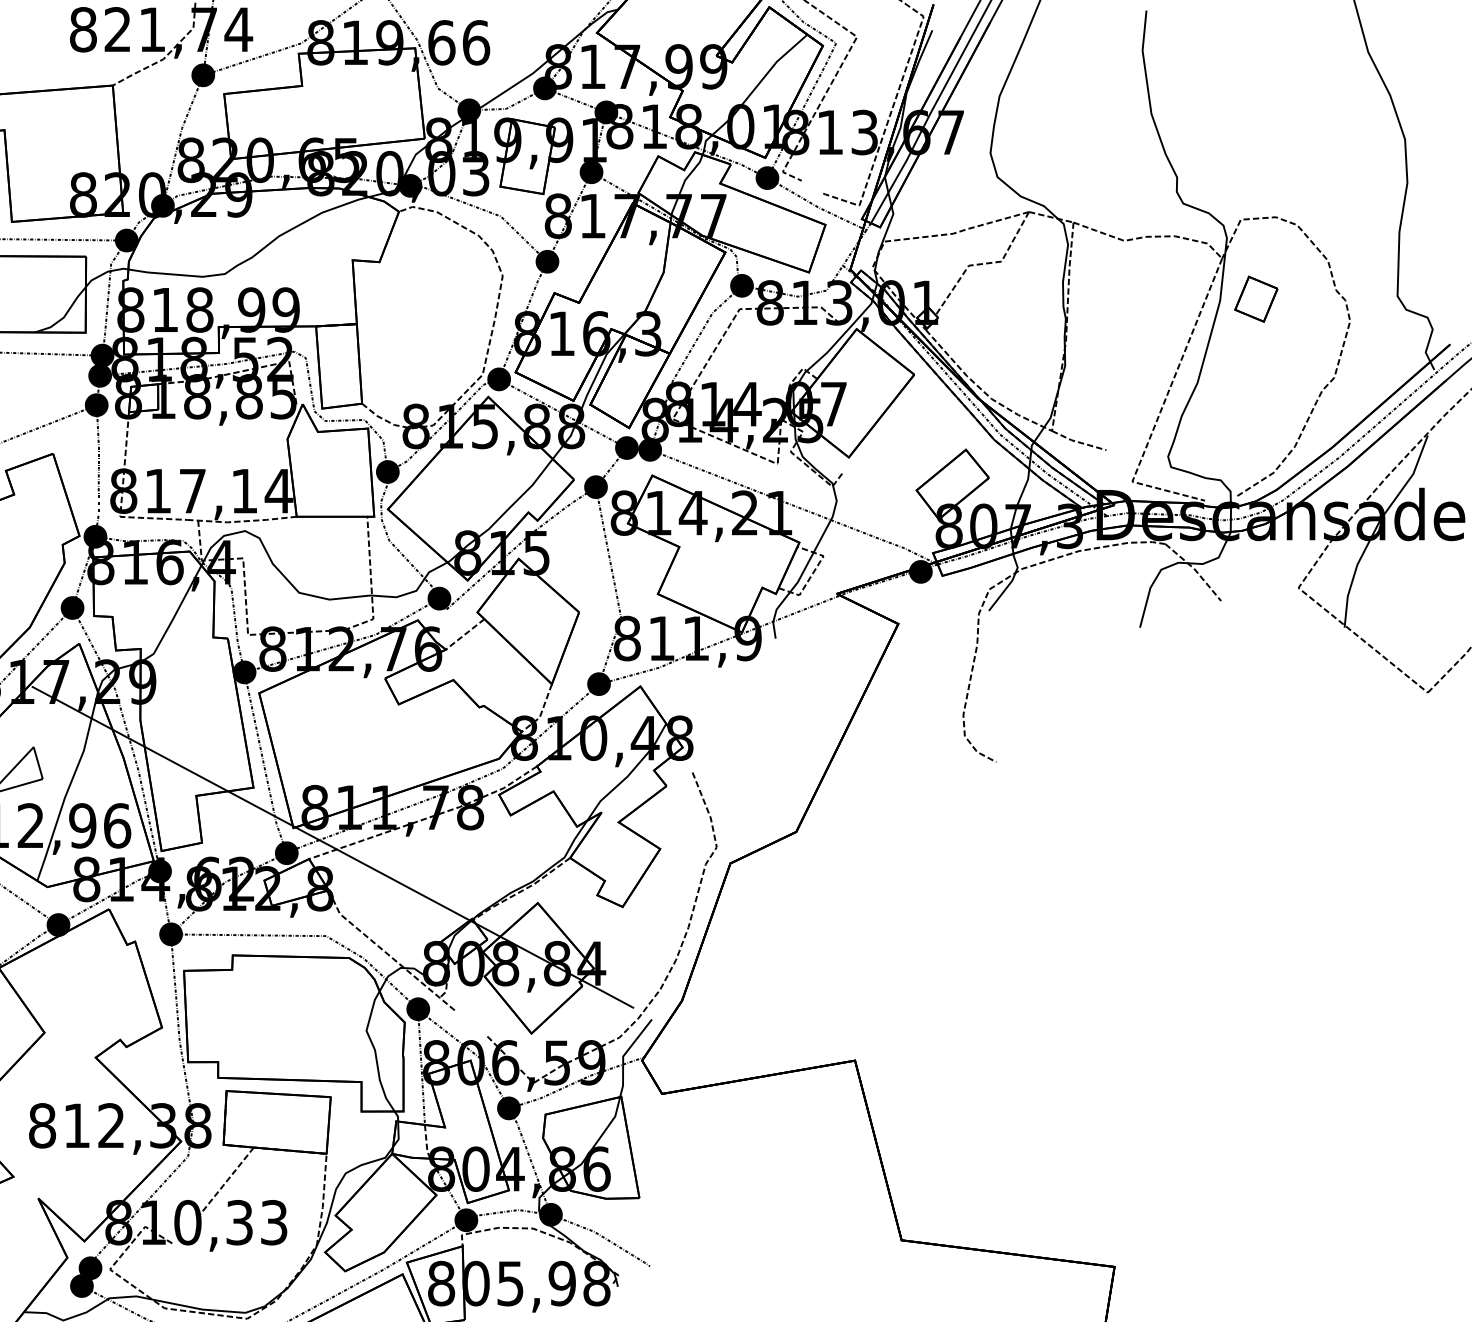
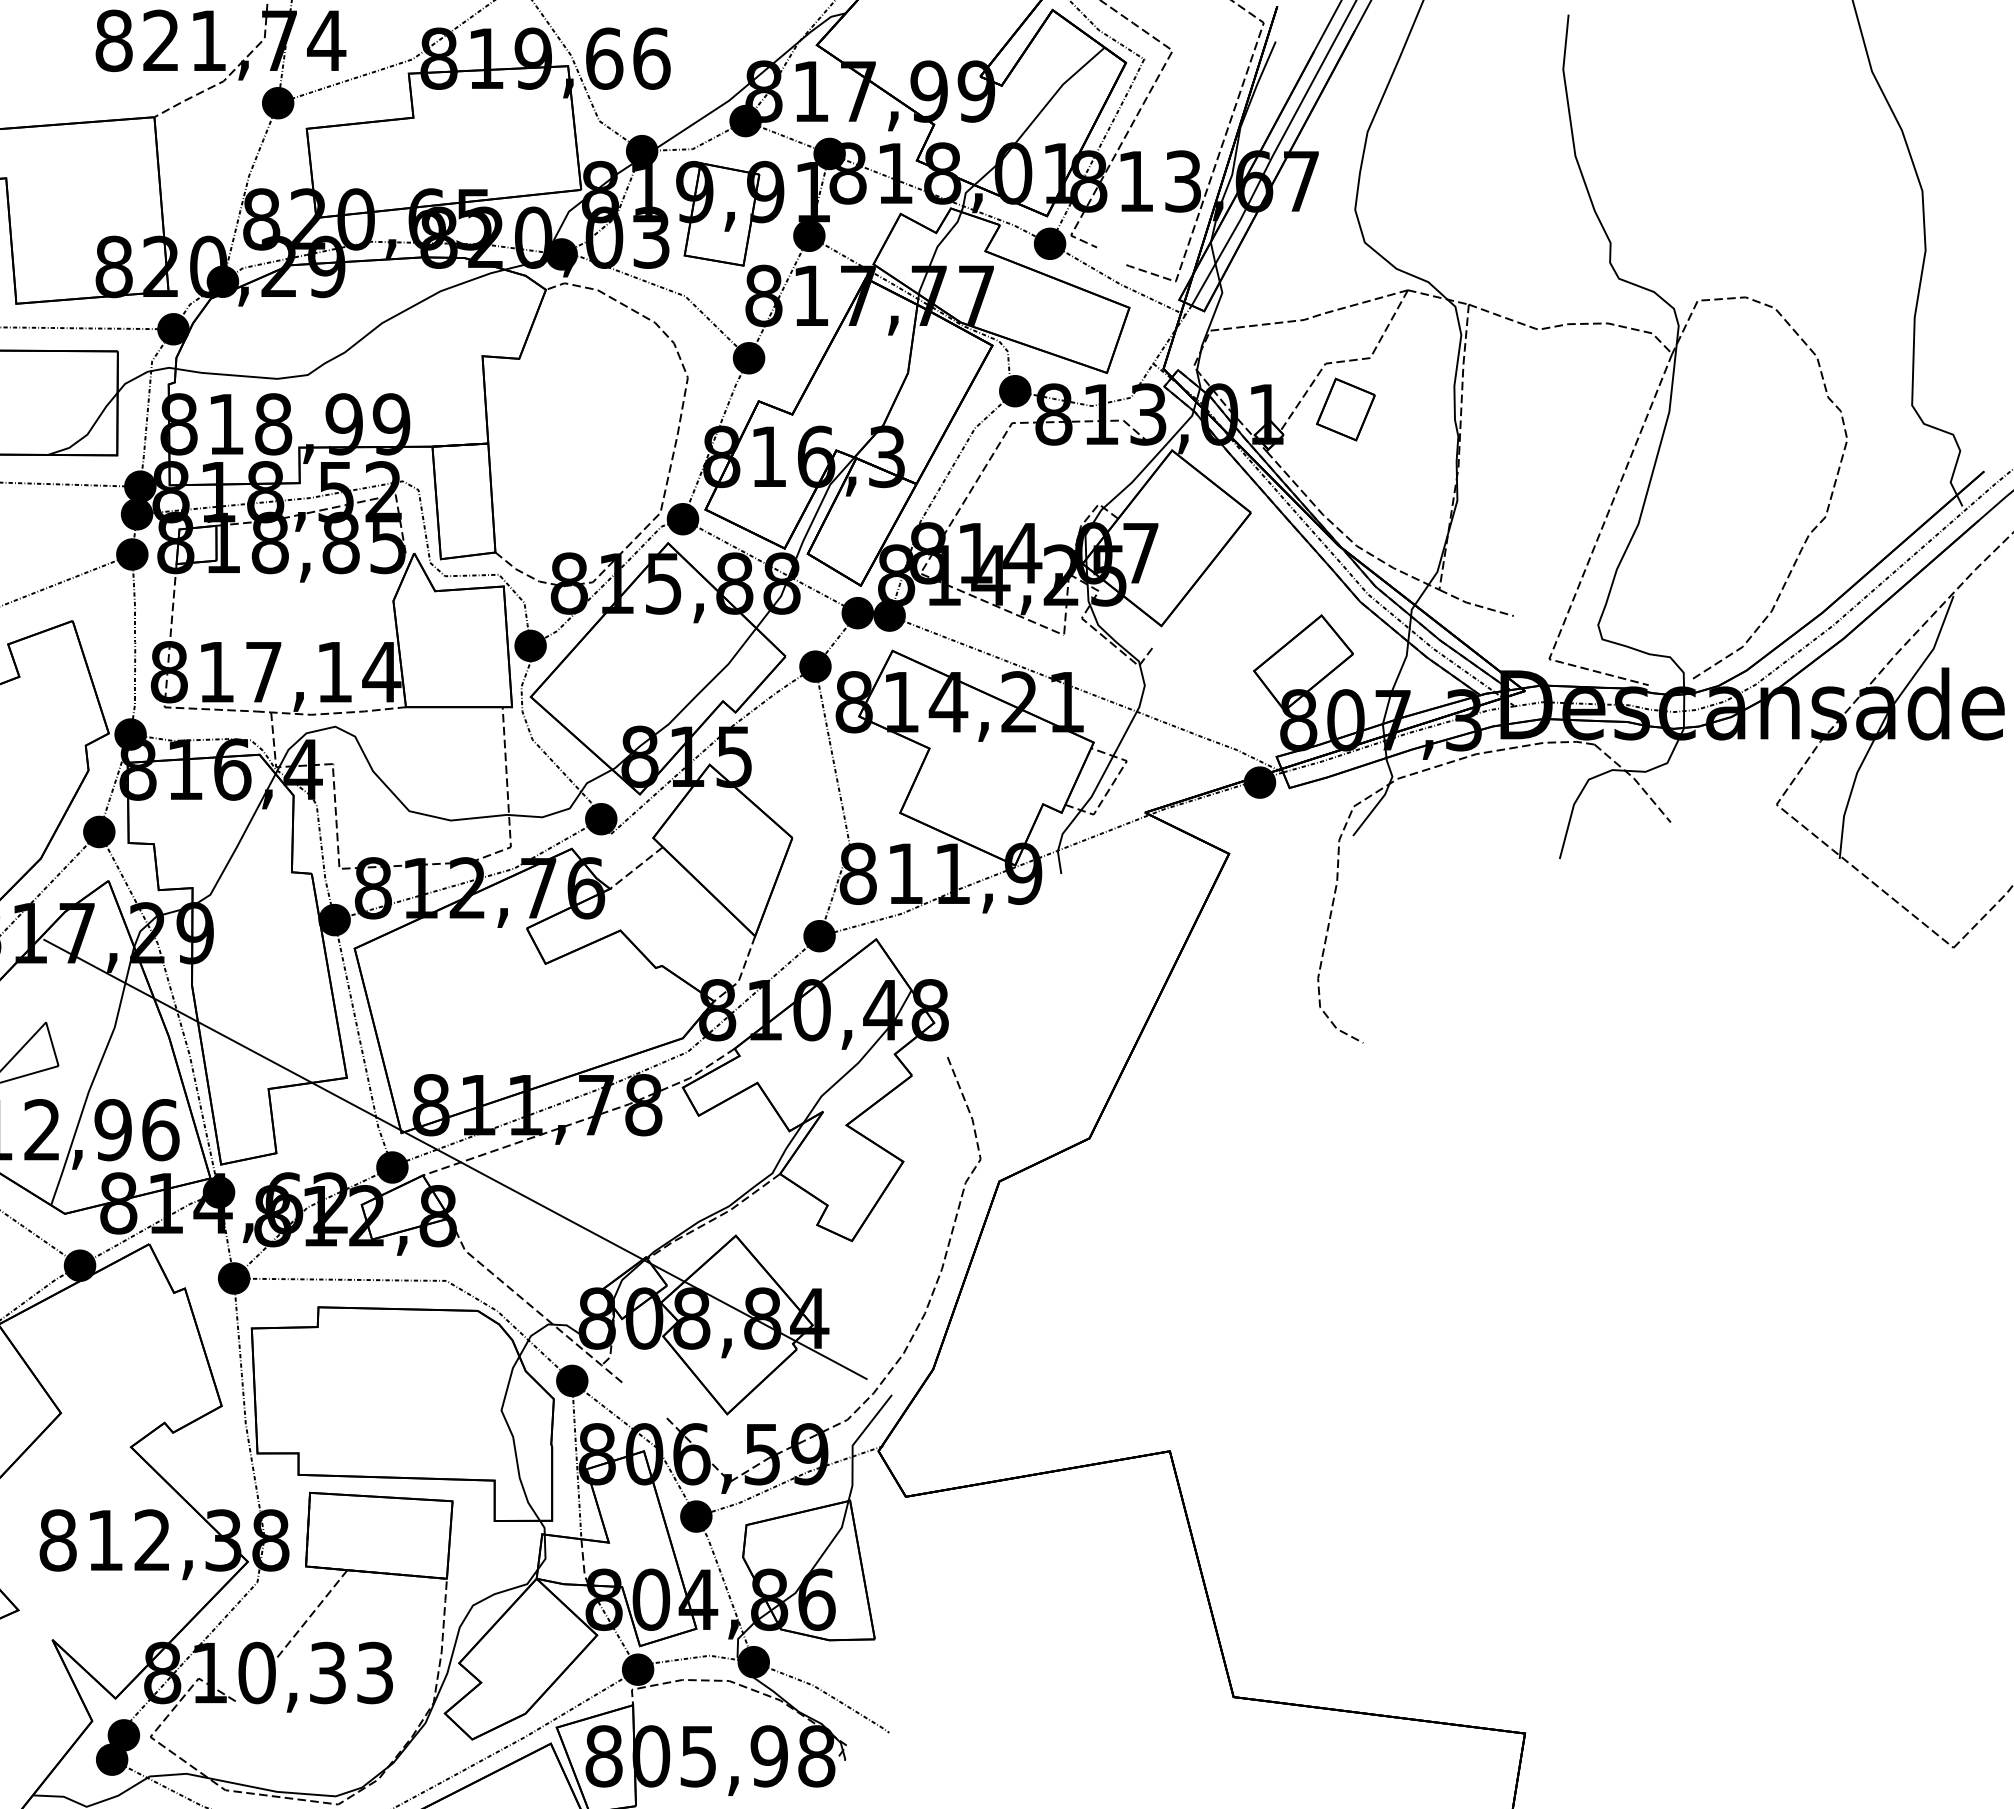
part: (1256, 299) -> (1345, 409), moved

